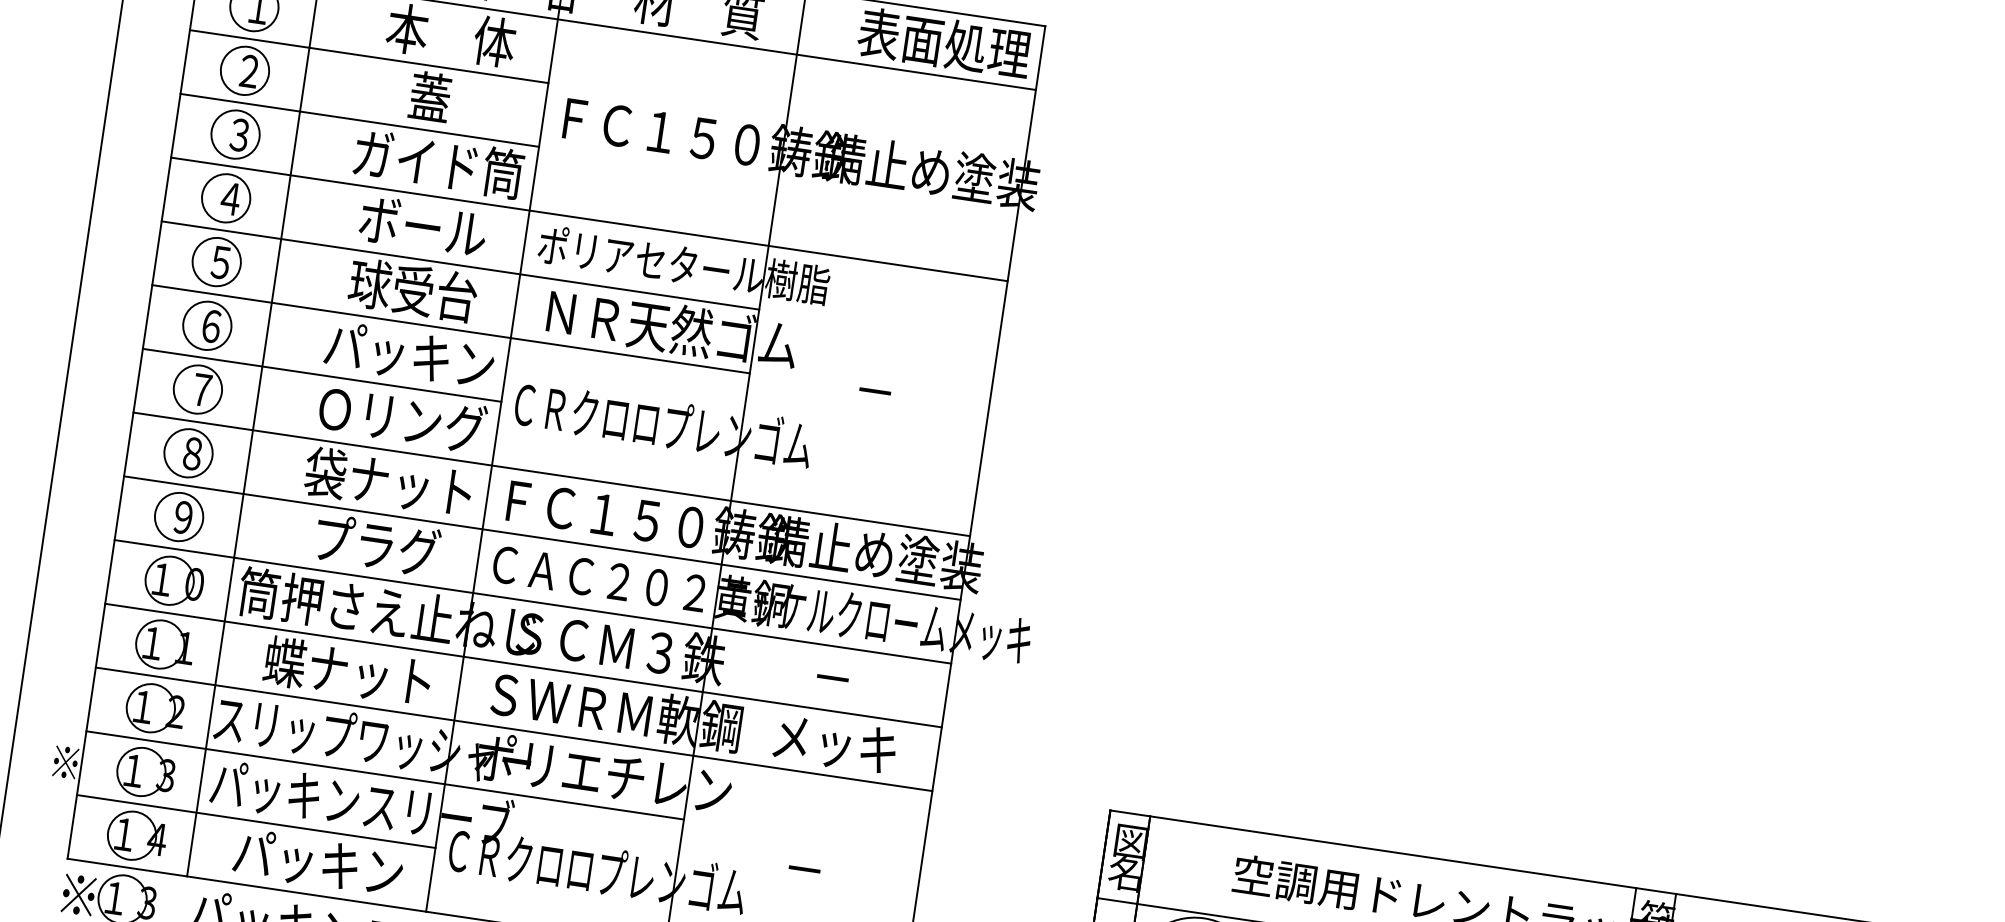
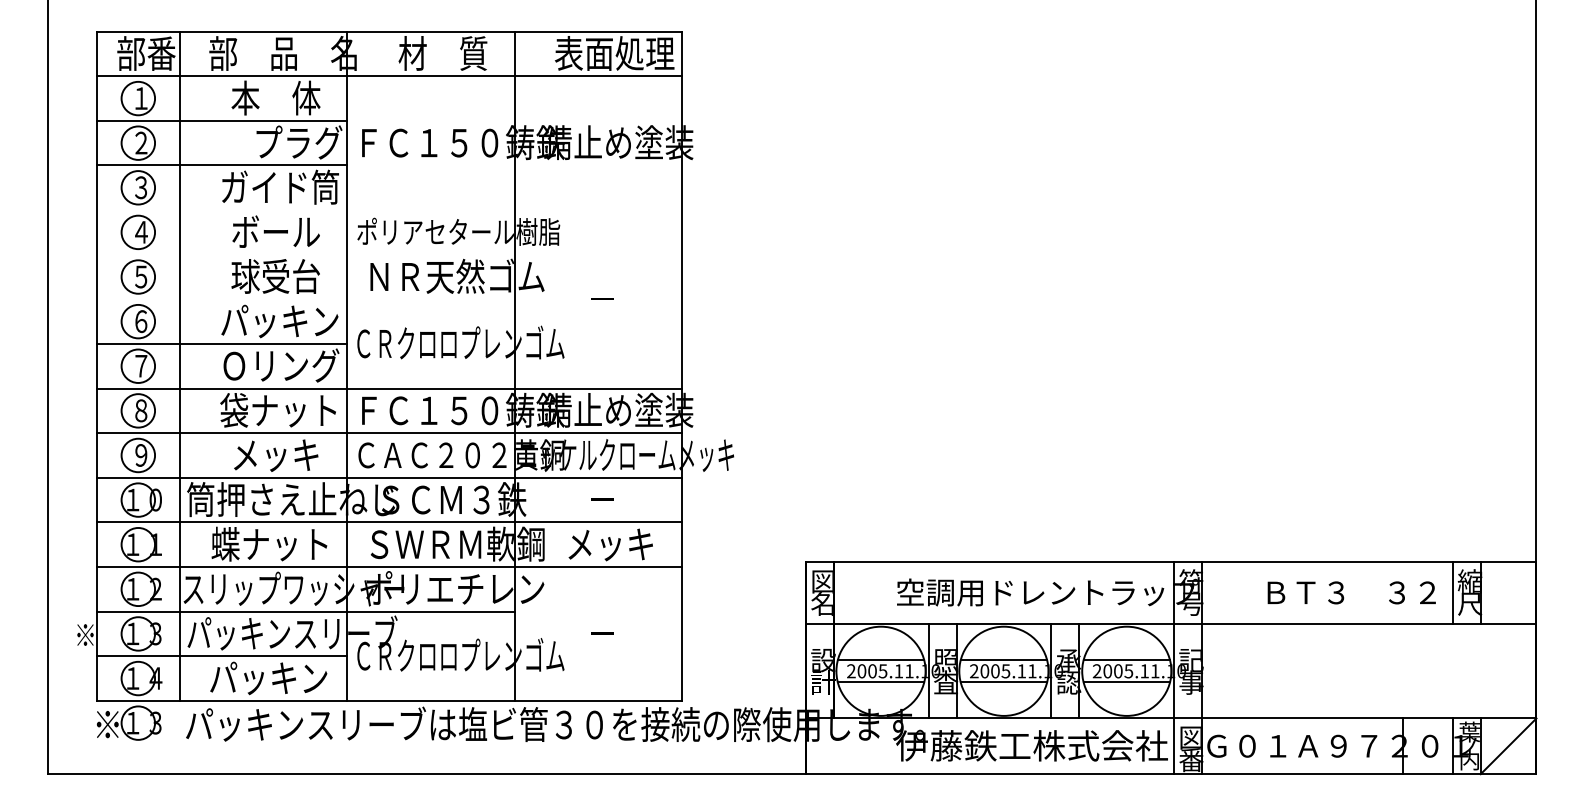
text: (473, 103) -> (298, 142), 蓋 -> プラグ
line: (589, 220) -> (389, 210), removed
line: (460, 265) -> (305, 254), removed
line: (450, 329) -> (305, 299), removed
text: (378, 544) -> (277, 454), プラグ -> メッキ

